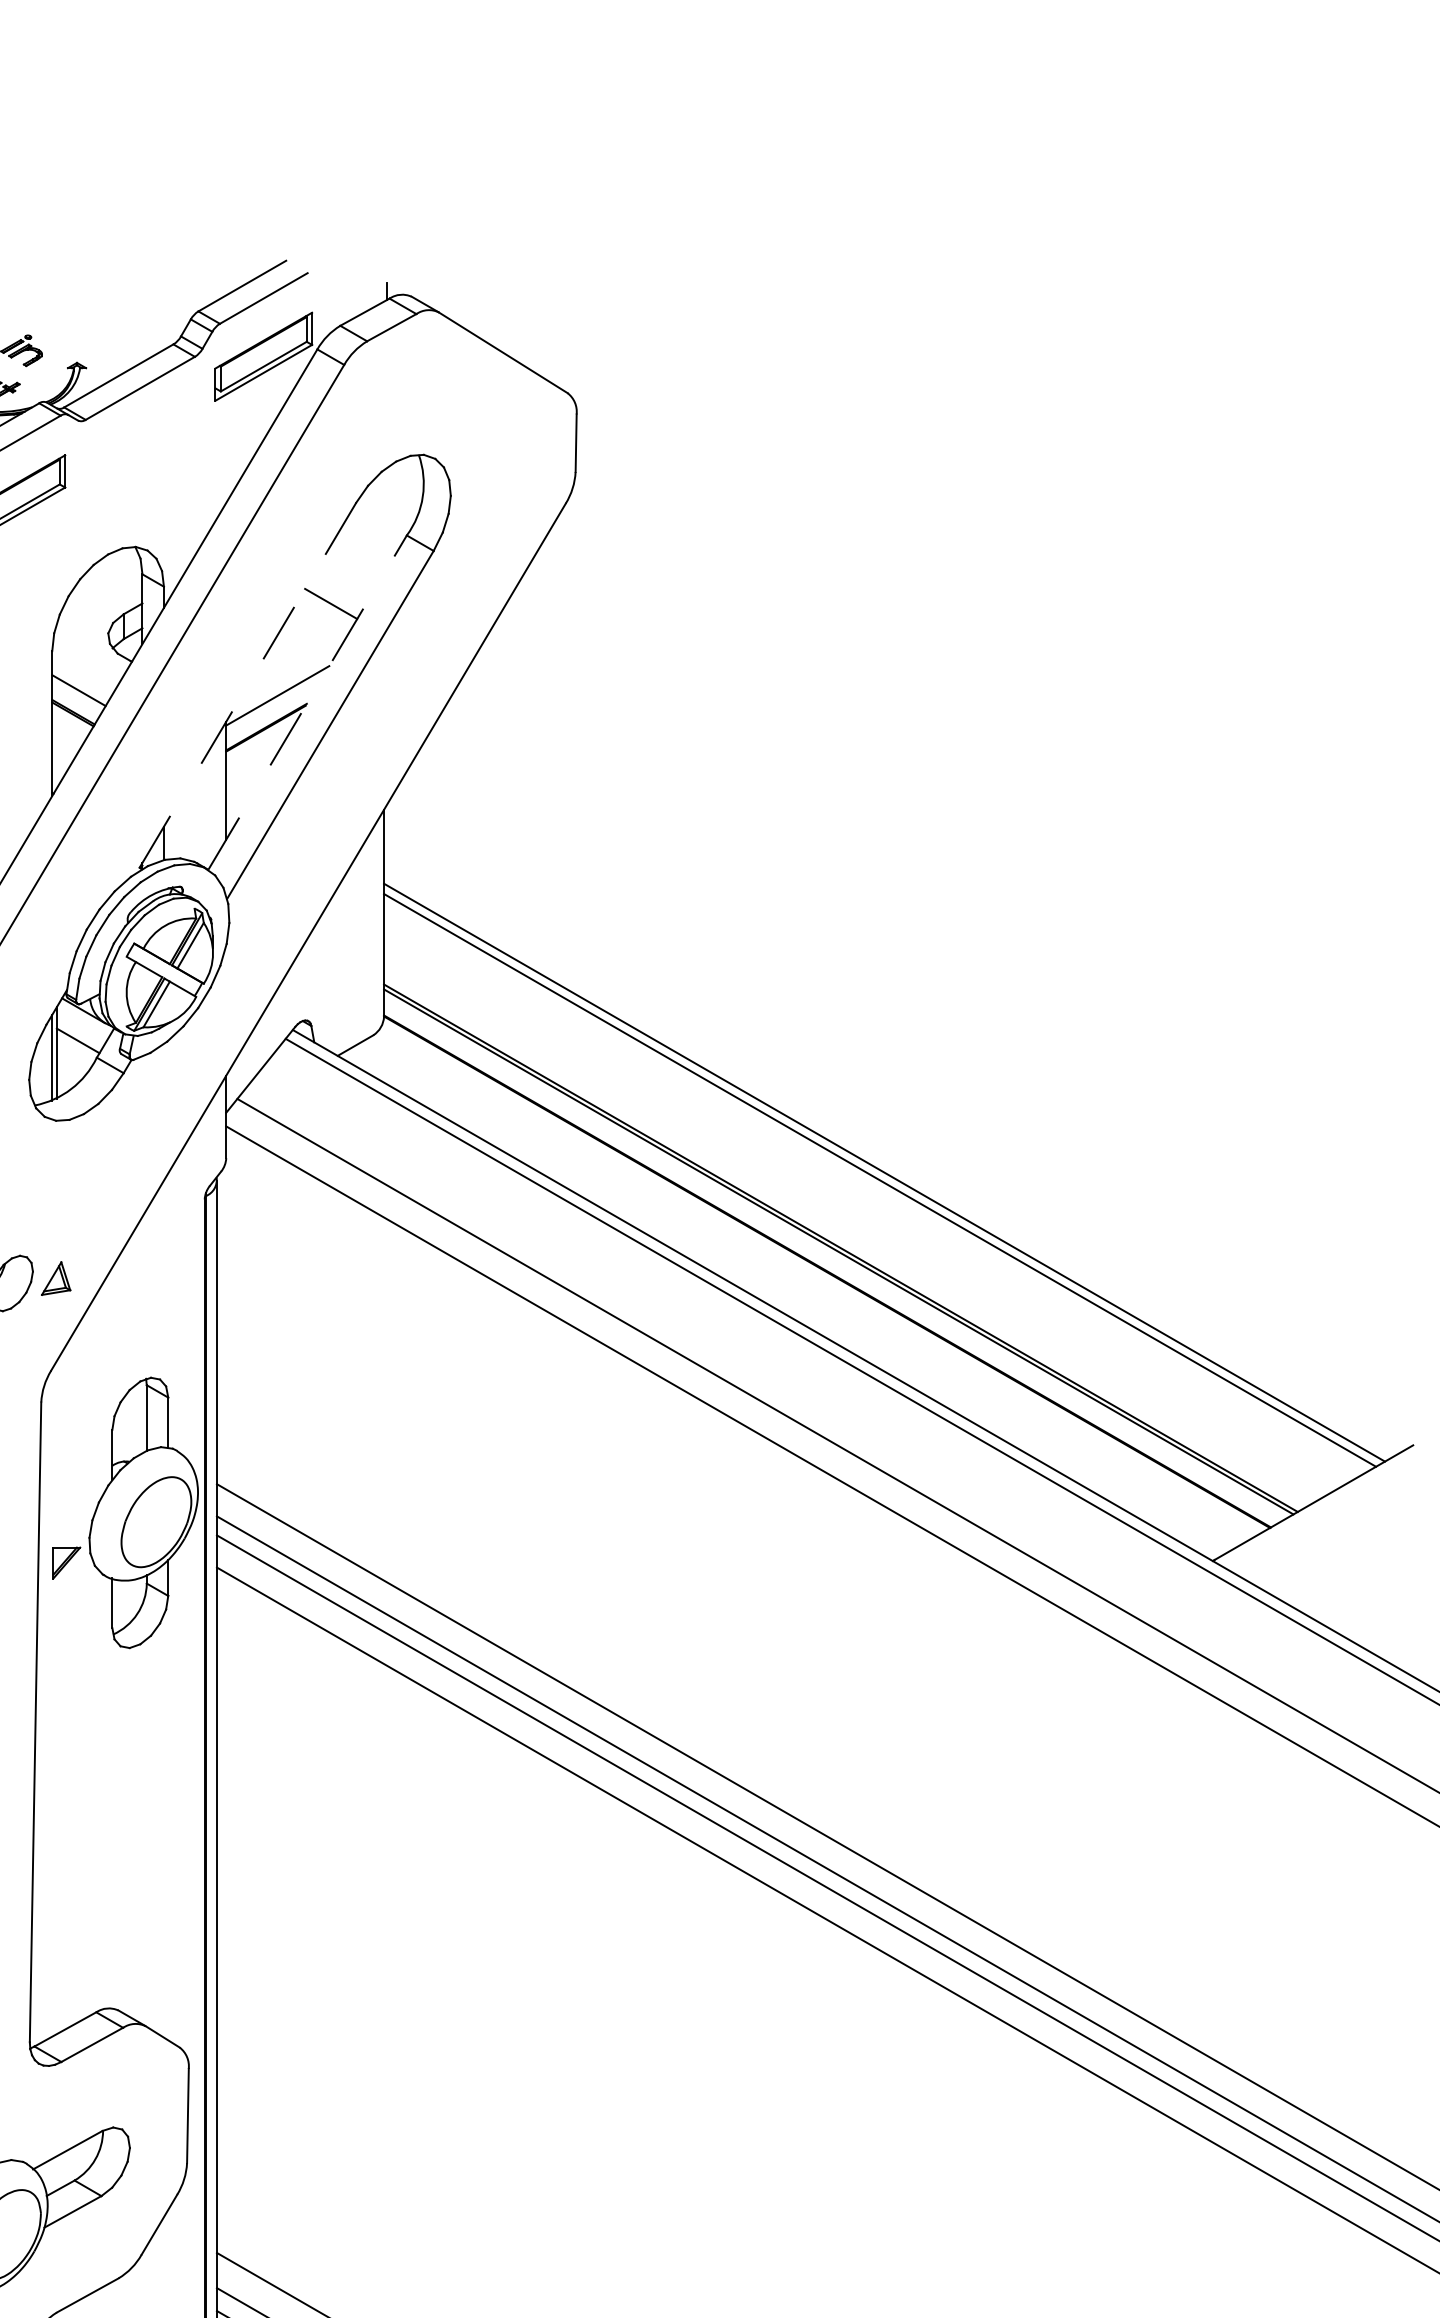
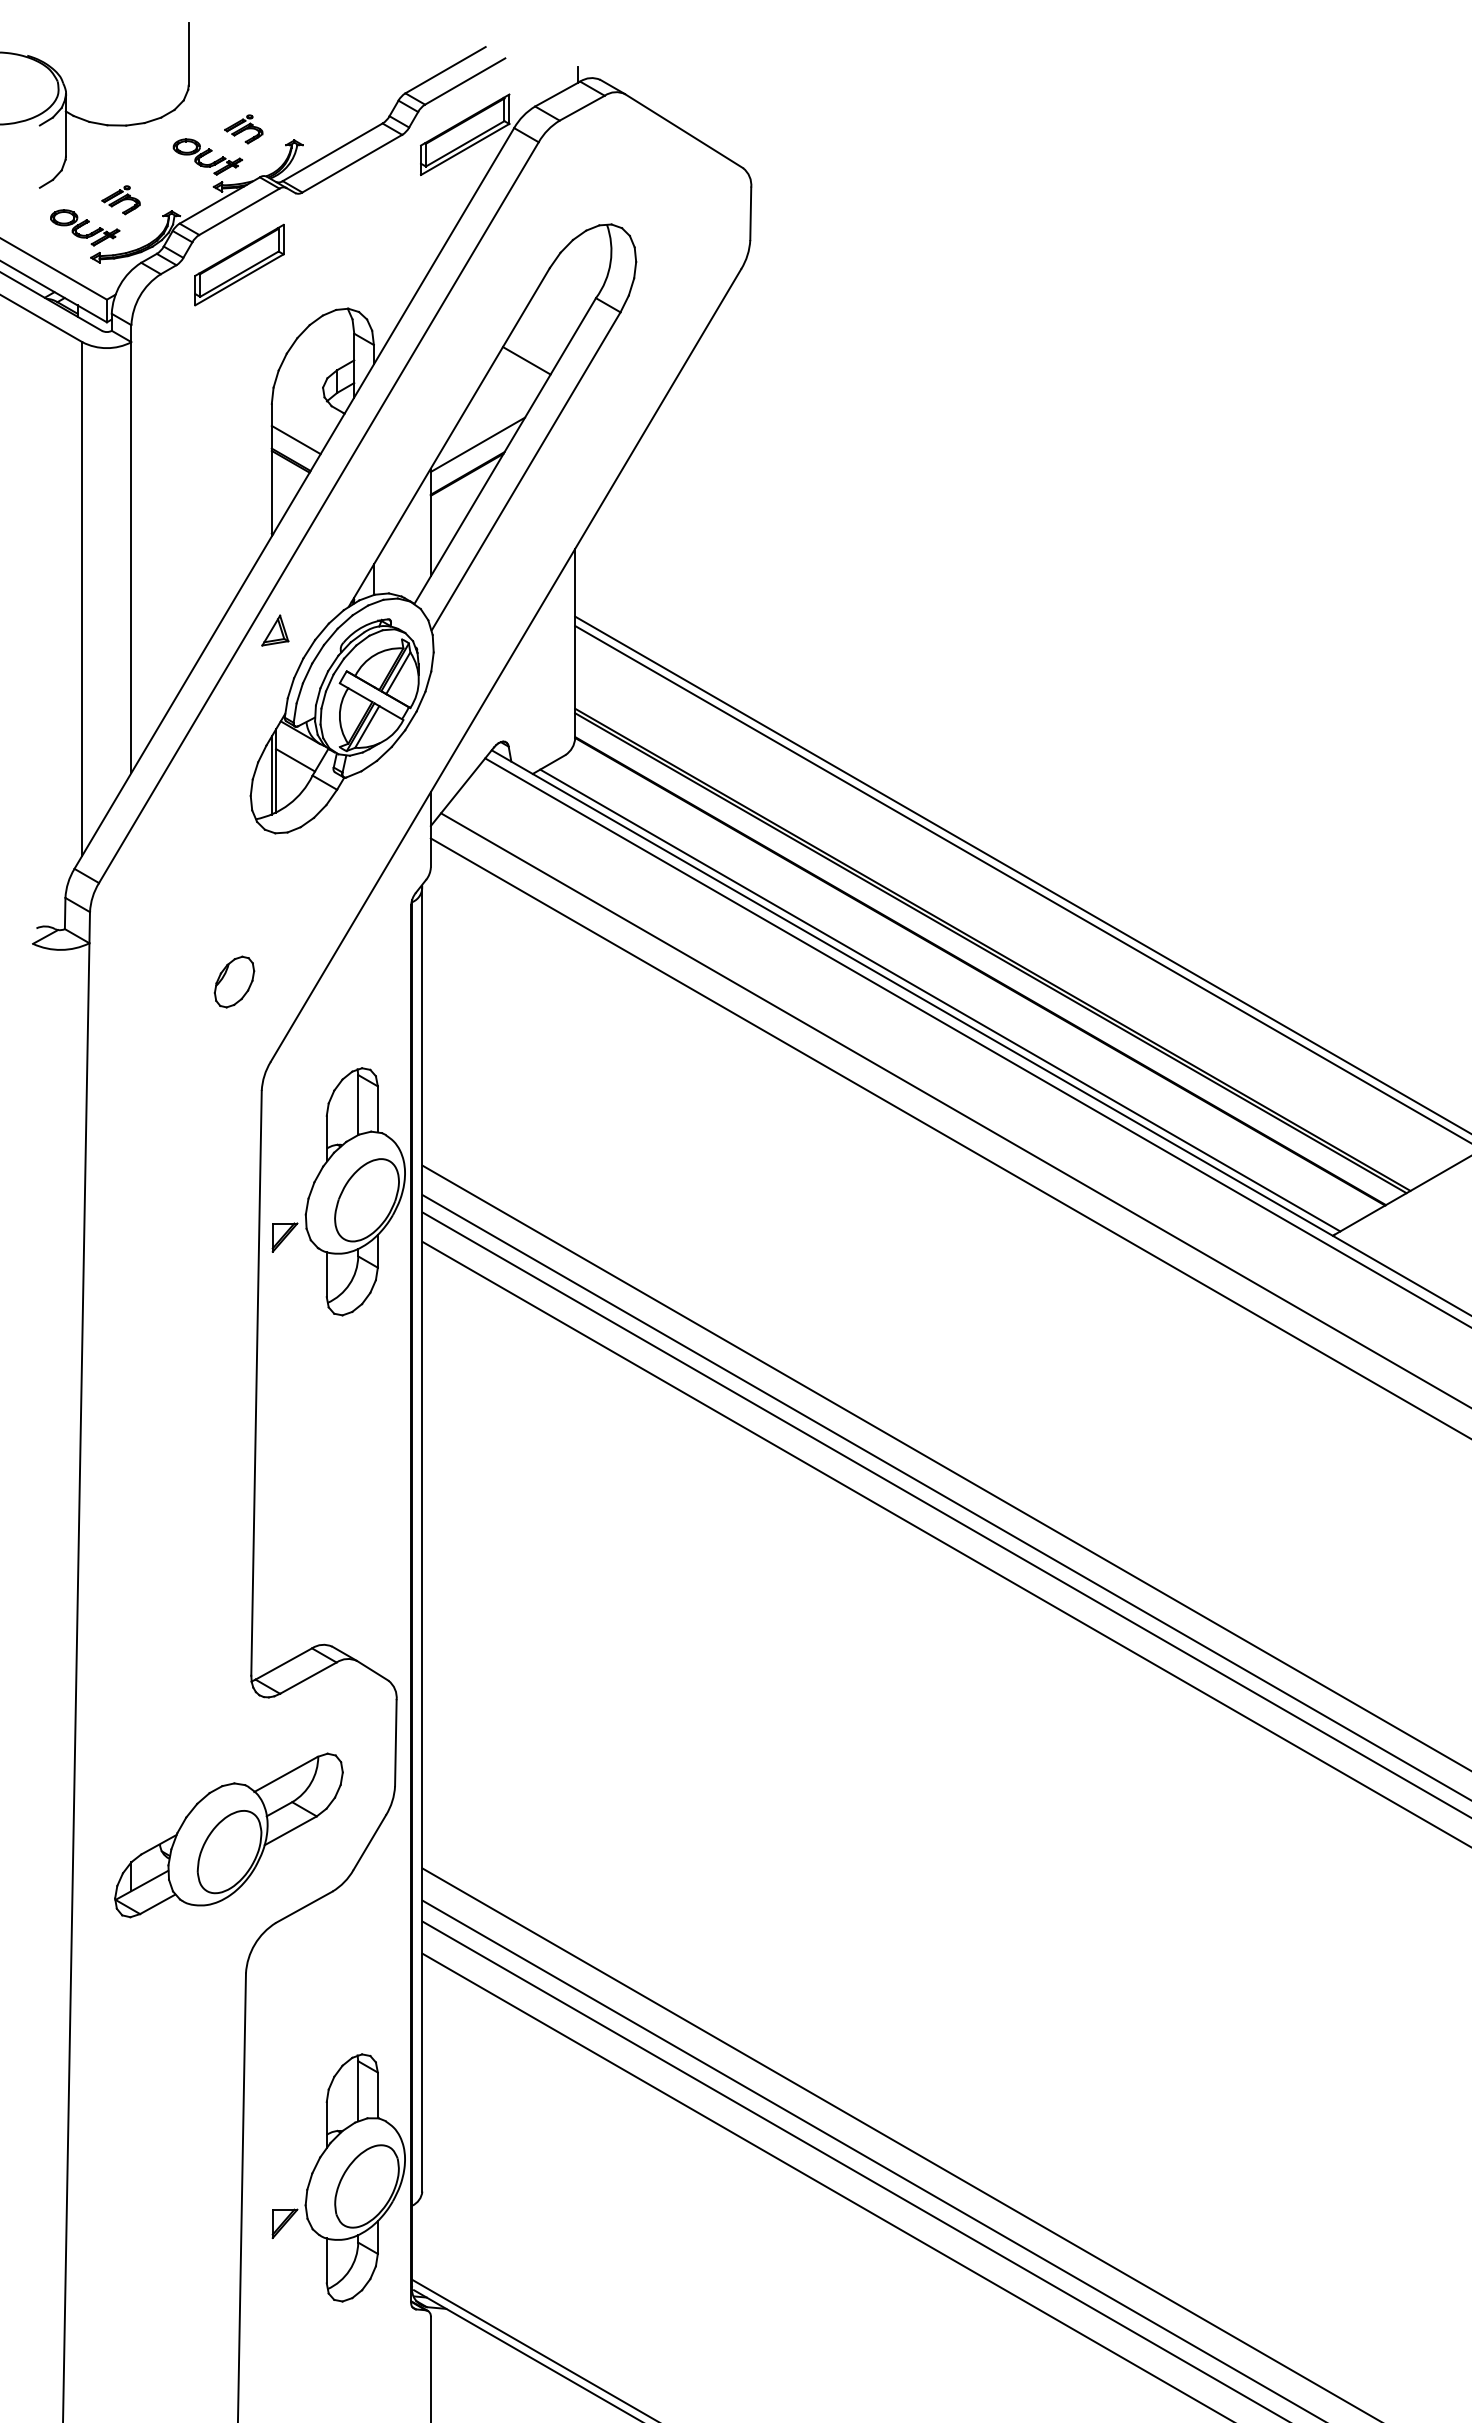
line: (246, 687) -> (449, 437), dashed -> solid
line: (307, 703) -> (505, 451), dashed -> solid
part: (56, 1278) -> (275, 630), moved
line: (783, 1303) -> (940, 1000), added

